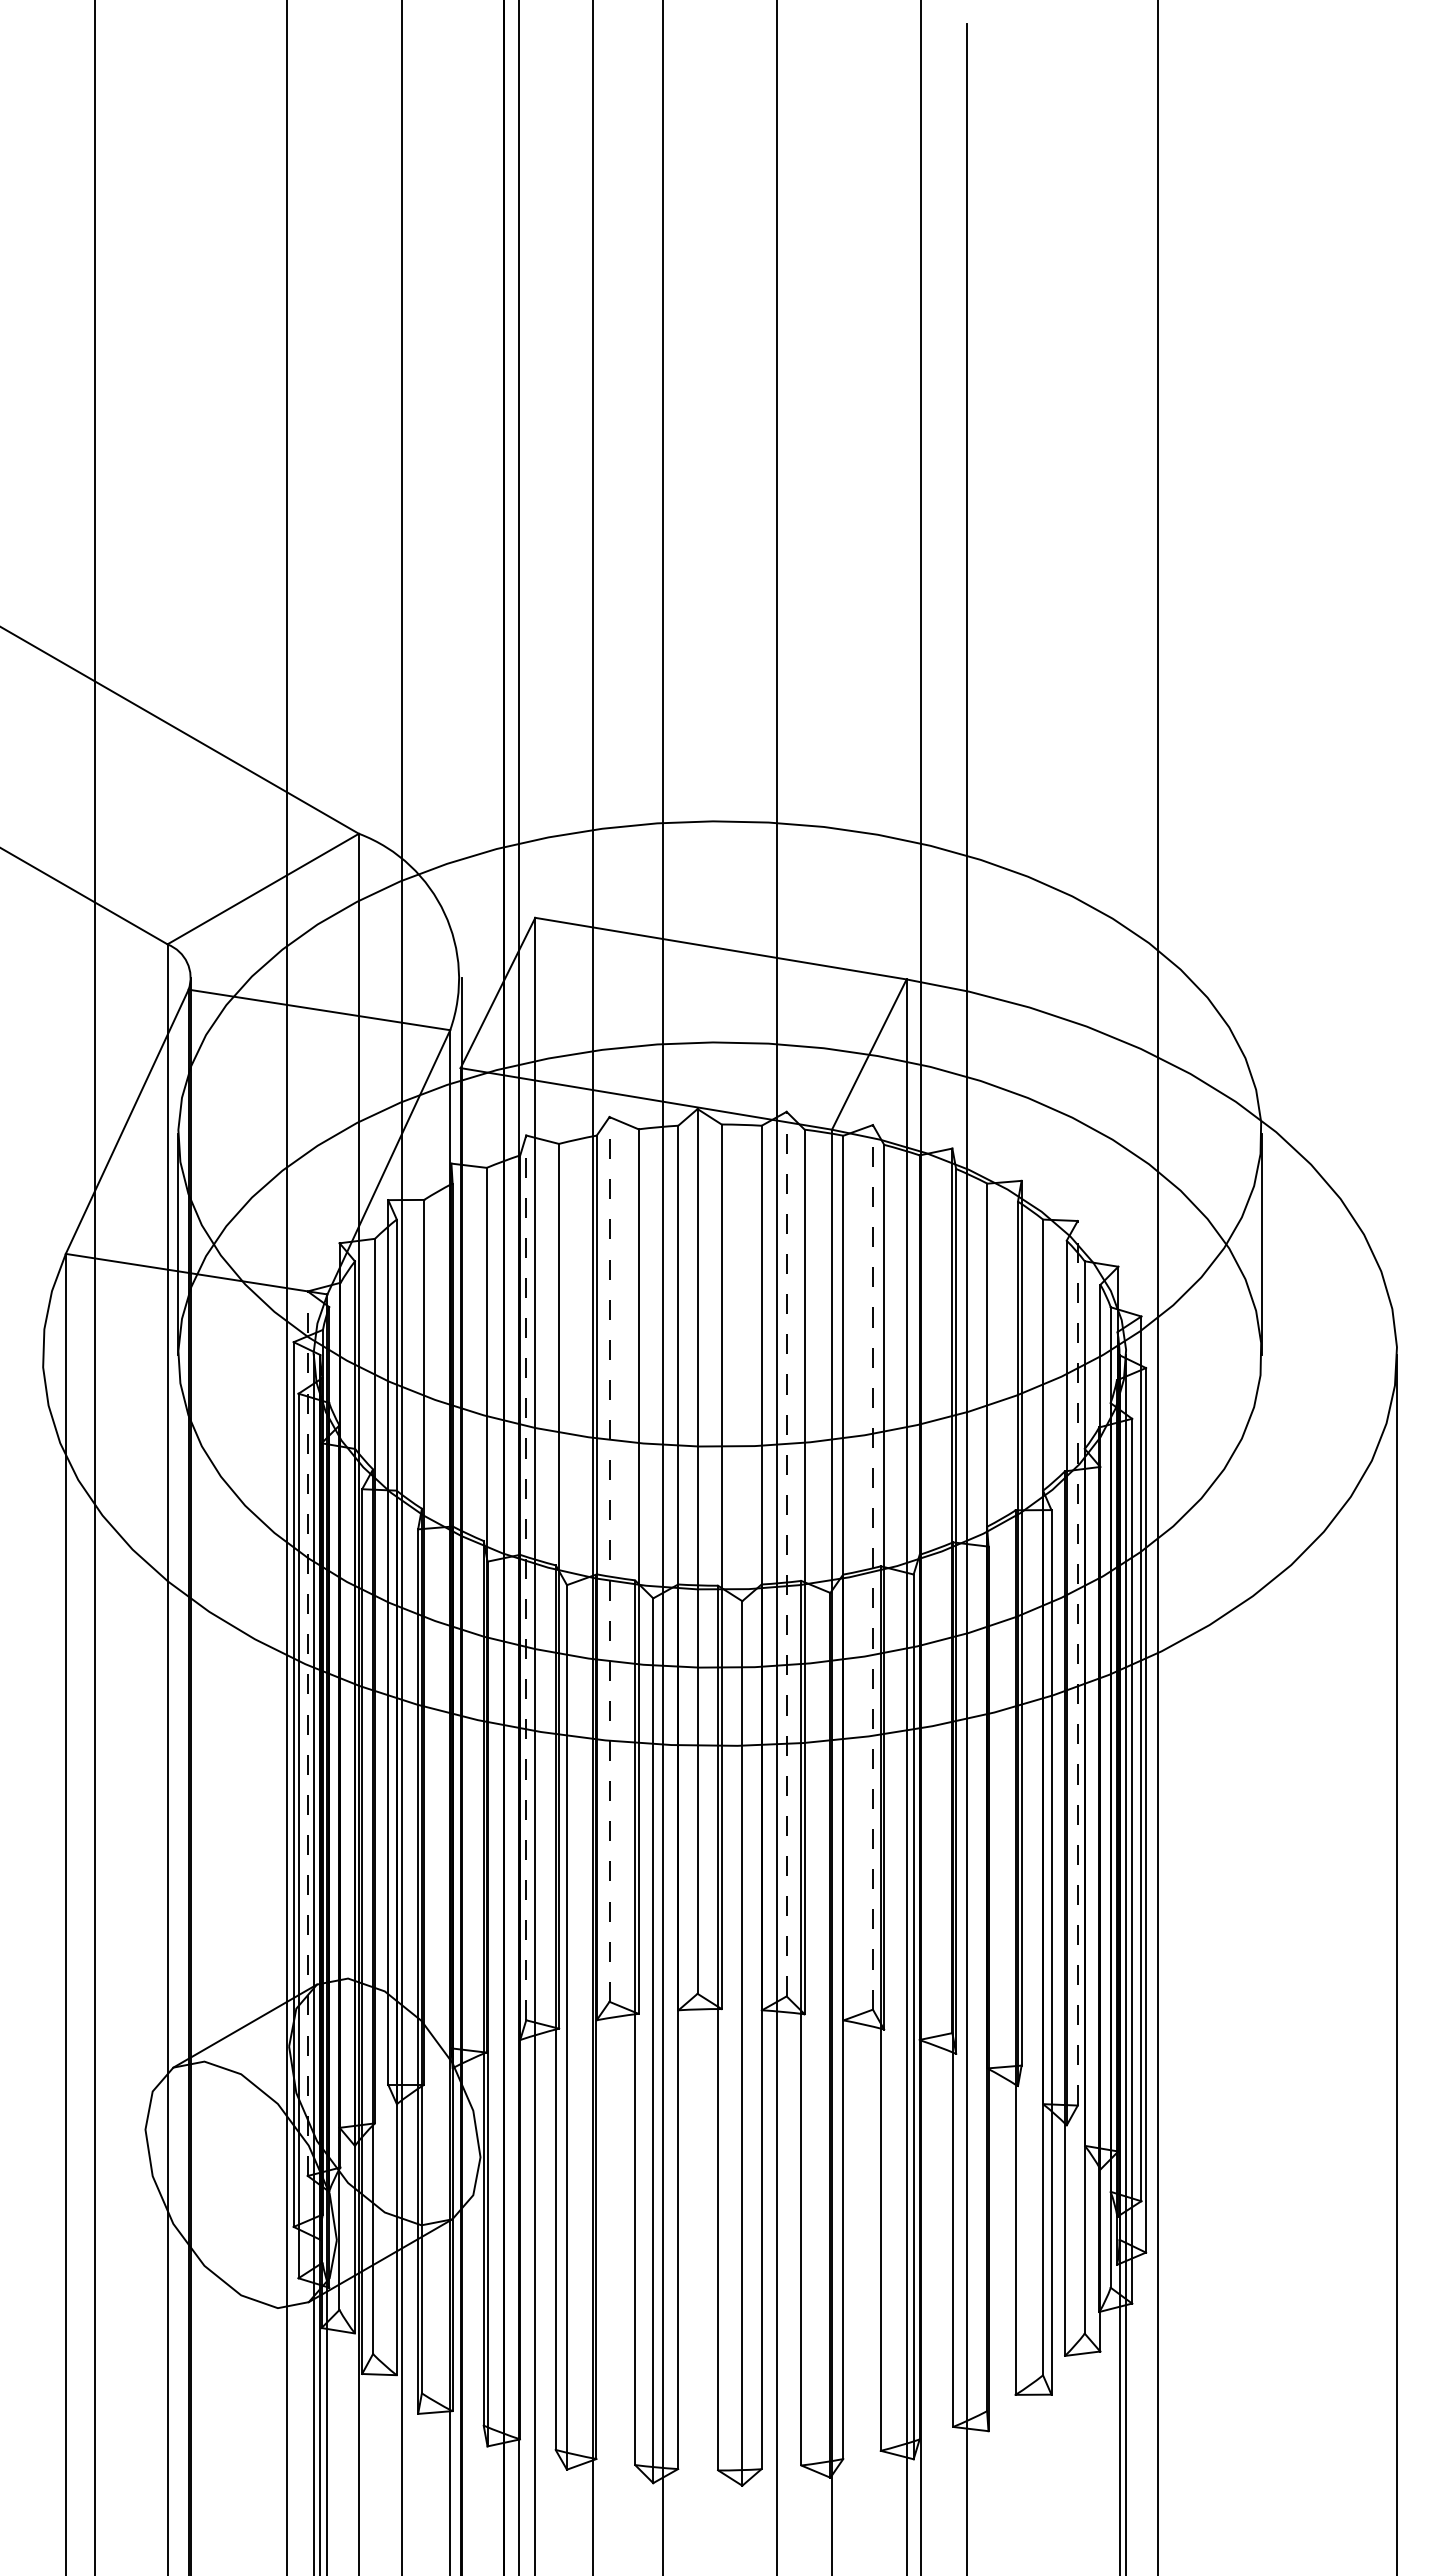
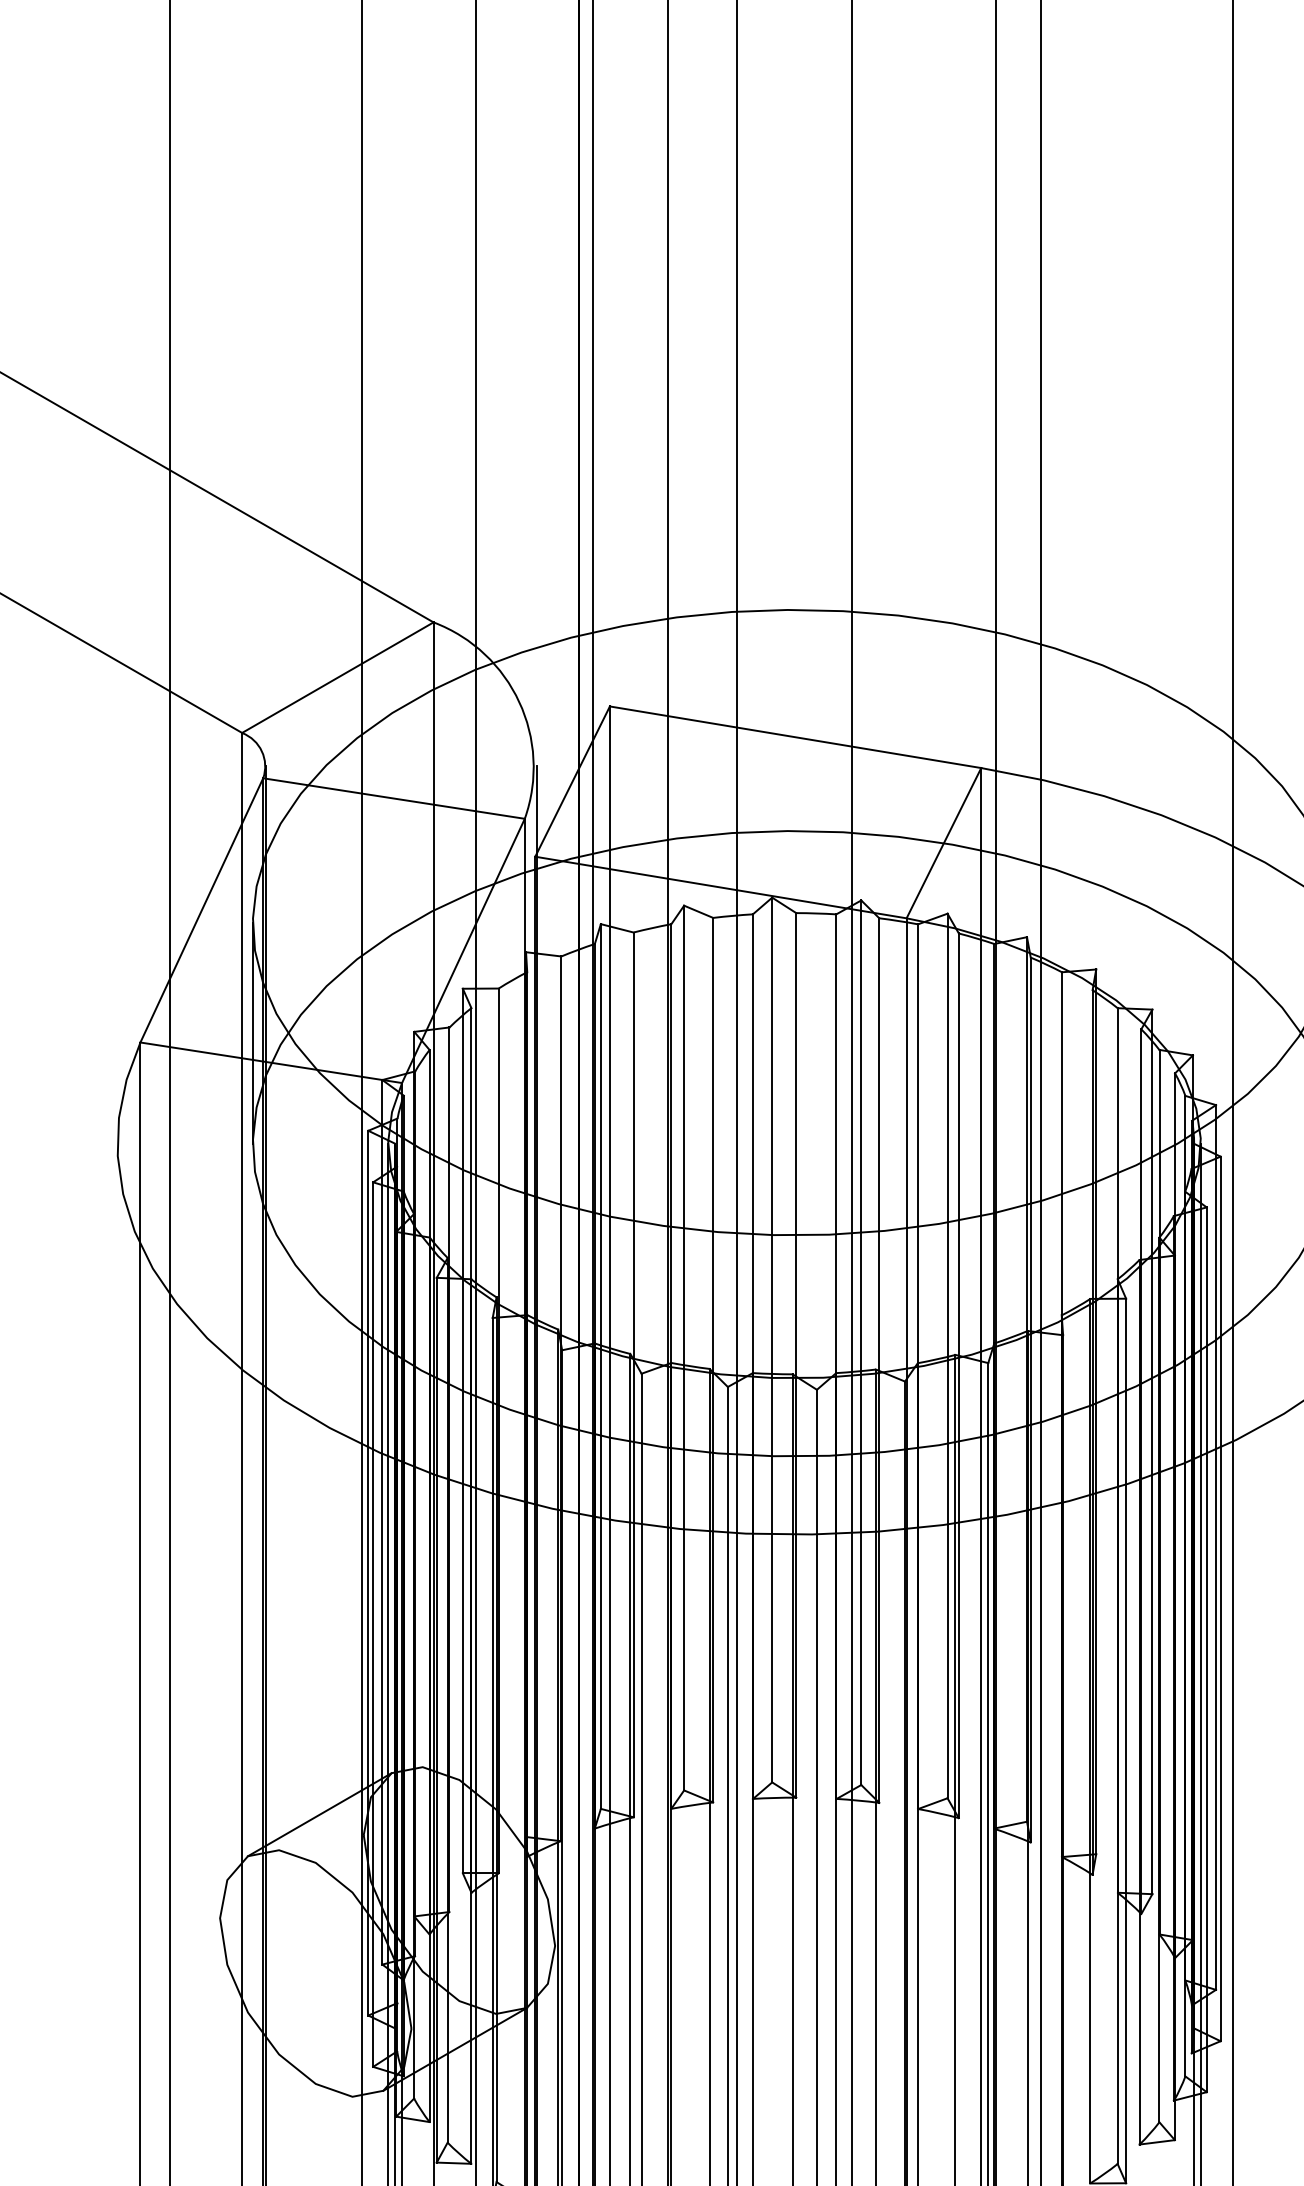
line: (786, 1553) -> (861, 1342), dashed -> solid
line: (609, 1558) -> (684, 1347), dashed -> solid
line: (872, 1566) -> (947, 1355), dashed -> solid
line: (526, 1577) -> (601, 1366), dashed -> solid
line: (1077, 1662) -> (1152, 1451), dashed -> solid
line: (307, 1733) -> (382, 1522), dashed -> solid

